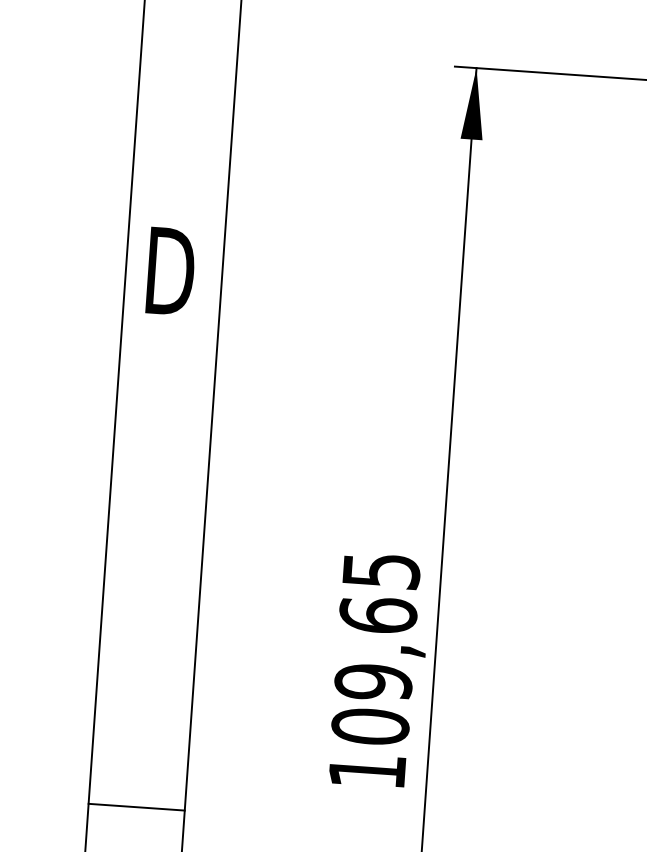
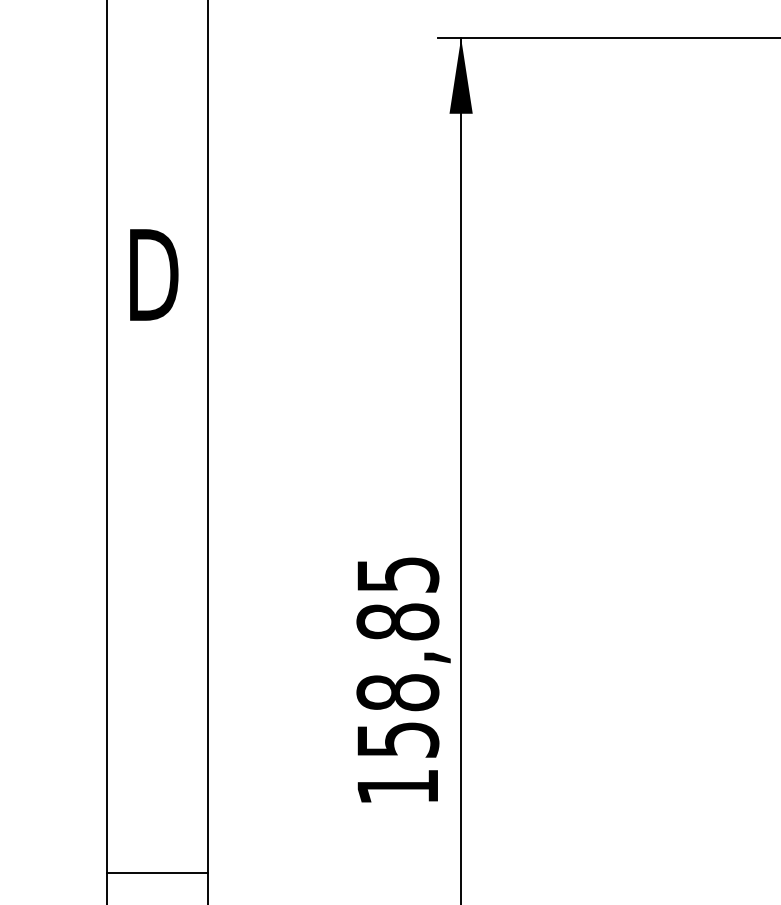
text: (374, 670) -> (397, 680), 109,65 -> 158,85
line: (136, 806) -> (157, 872), moved

